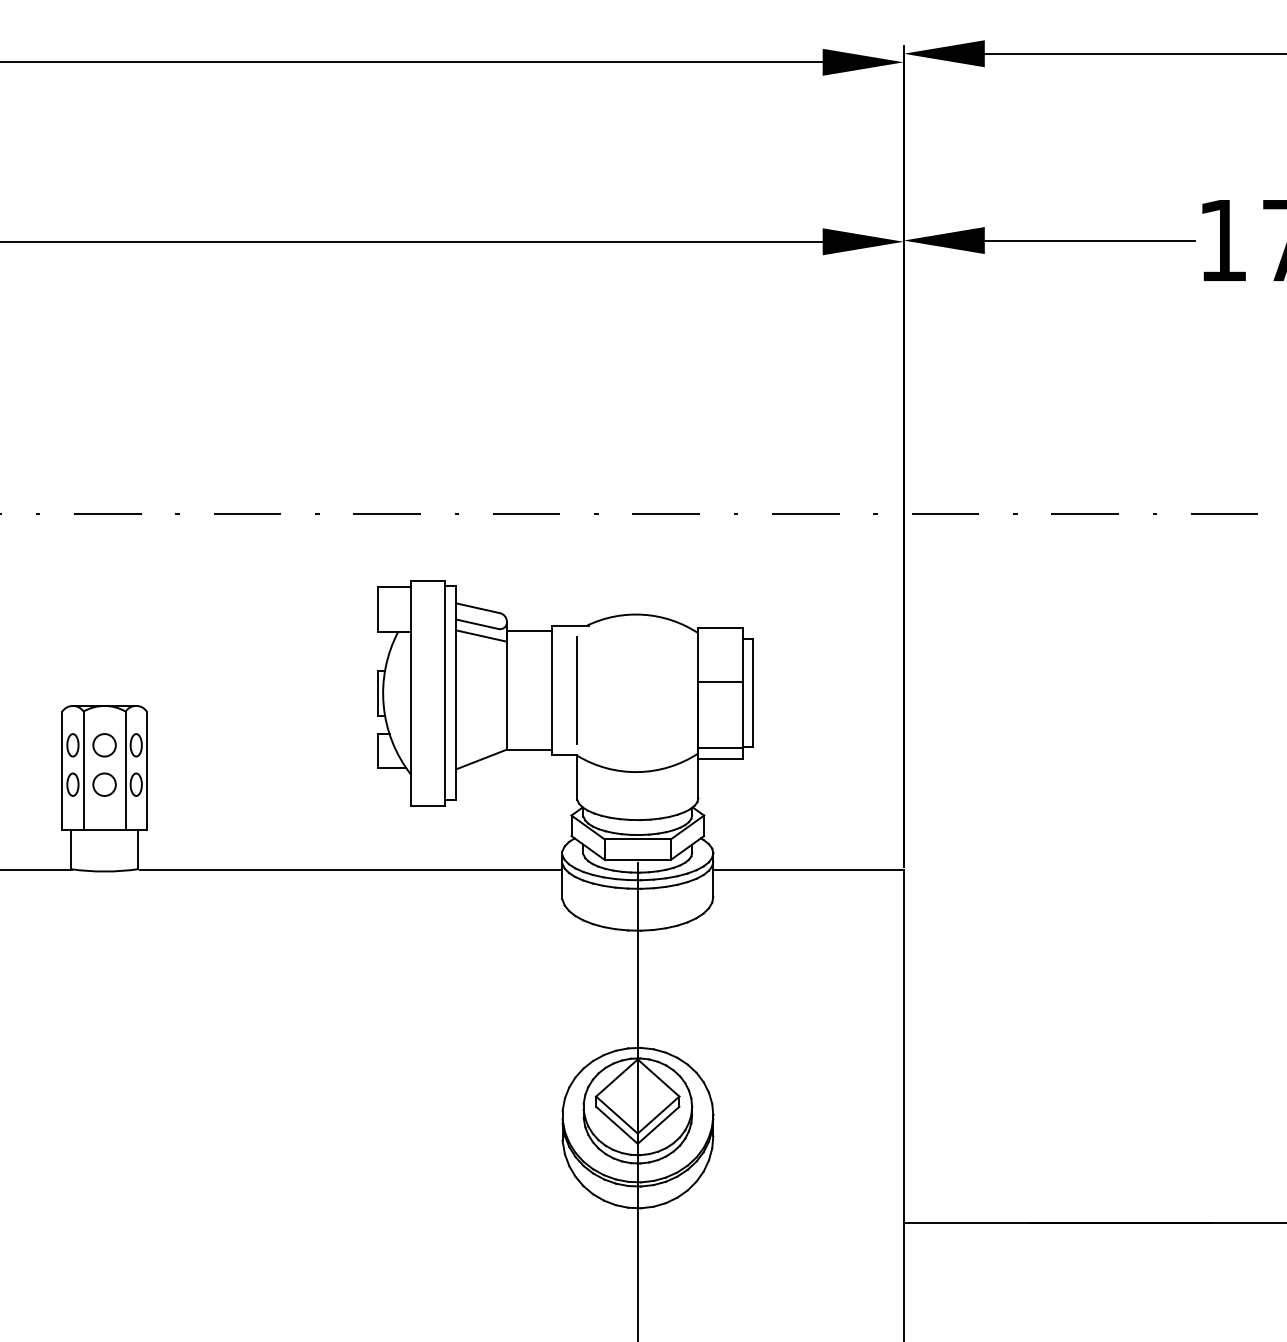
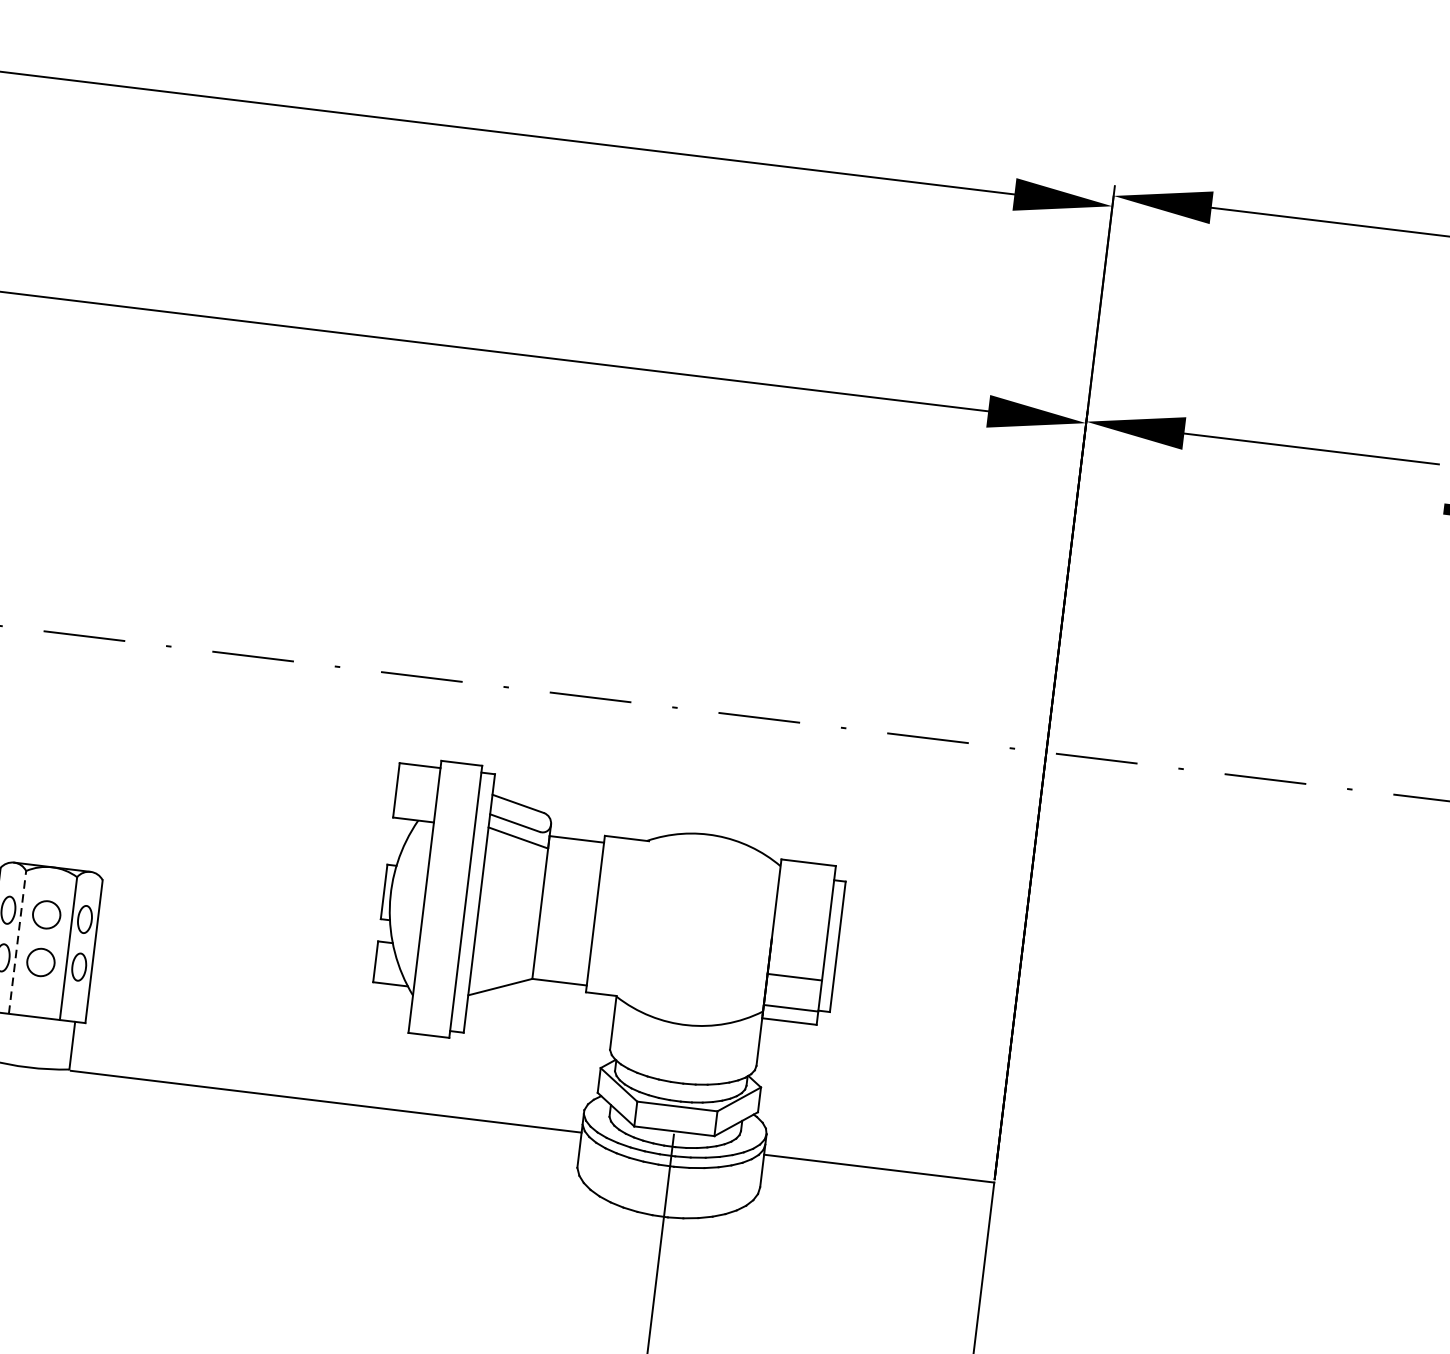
line: (720, 682) -> (794, 977), moved
line: (577, 690) -> (626, 917), removed
line: (83, 770) -> (17, 942), solid -> dashed

